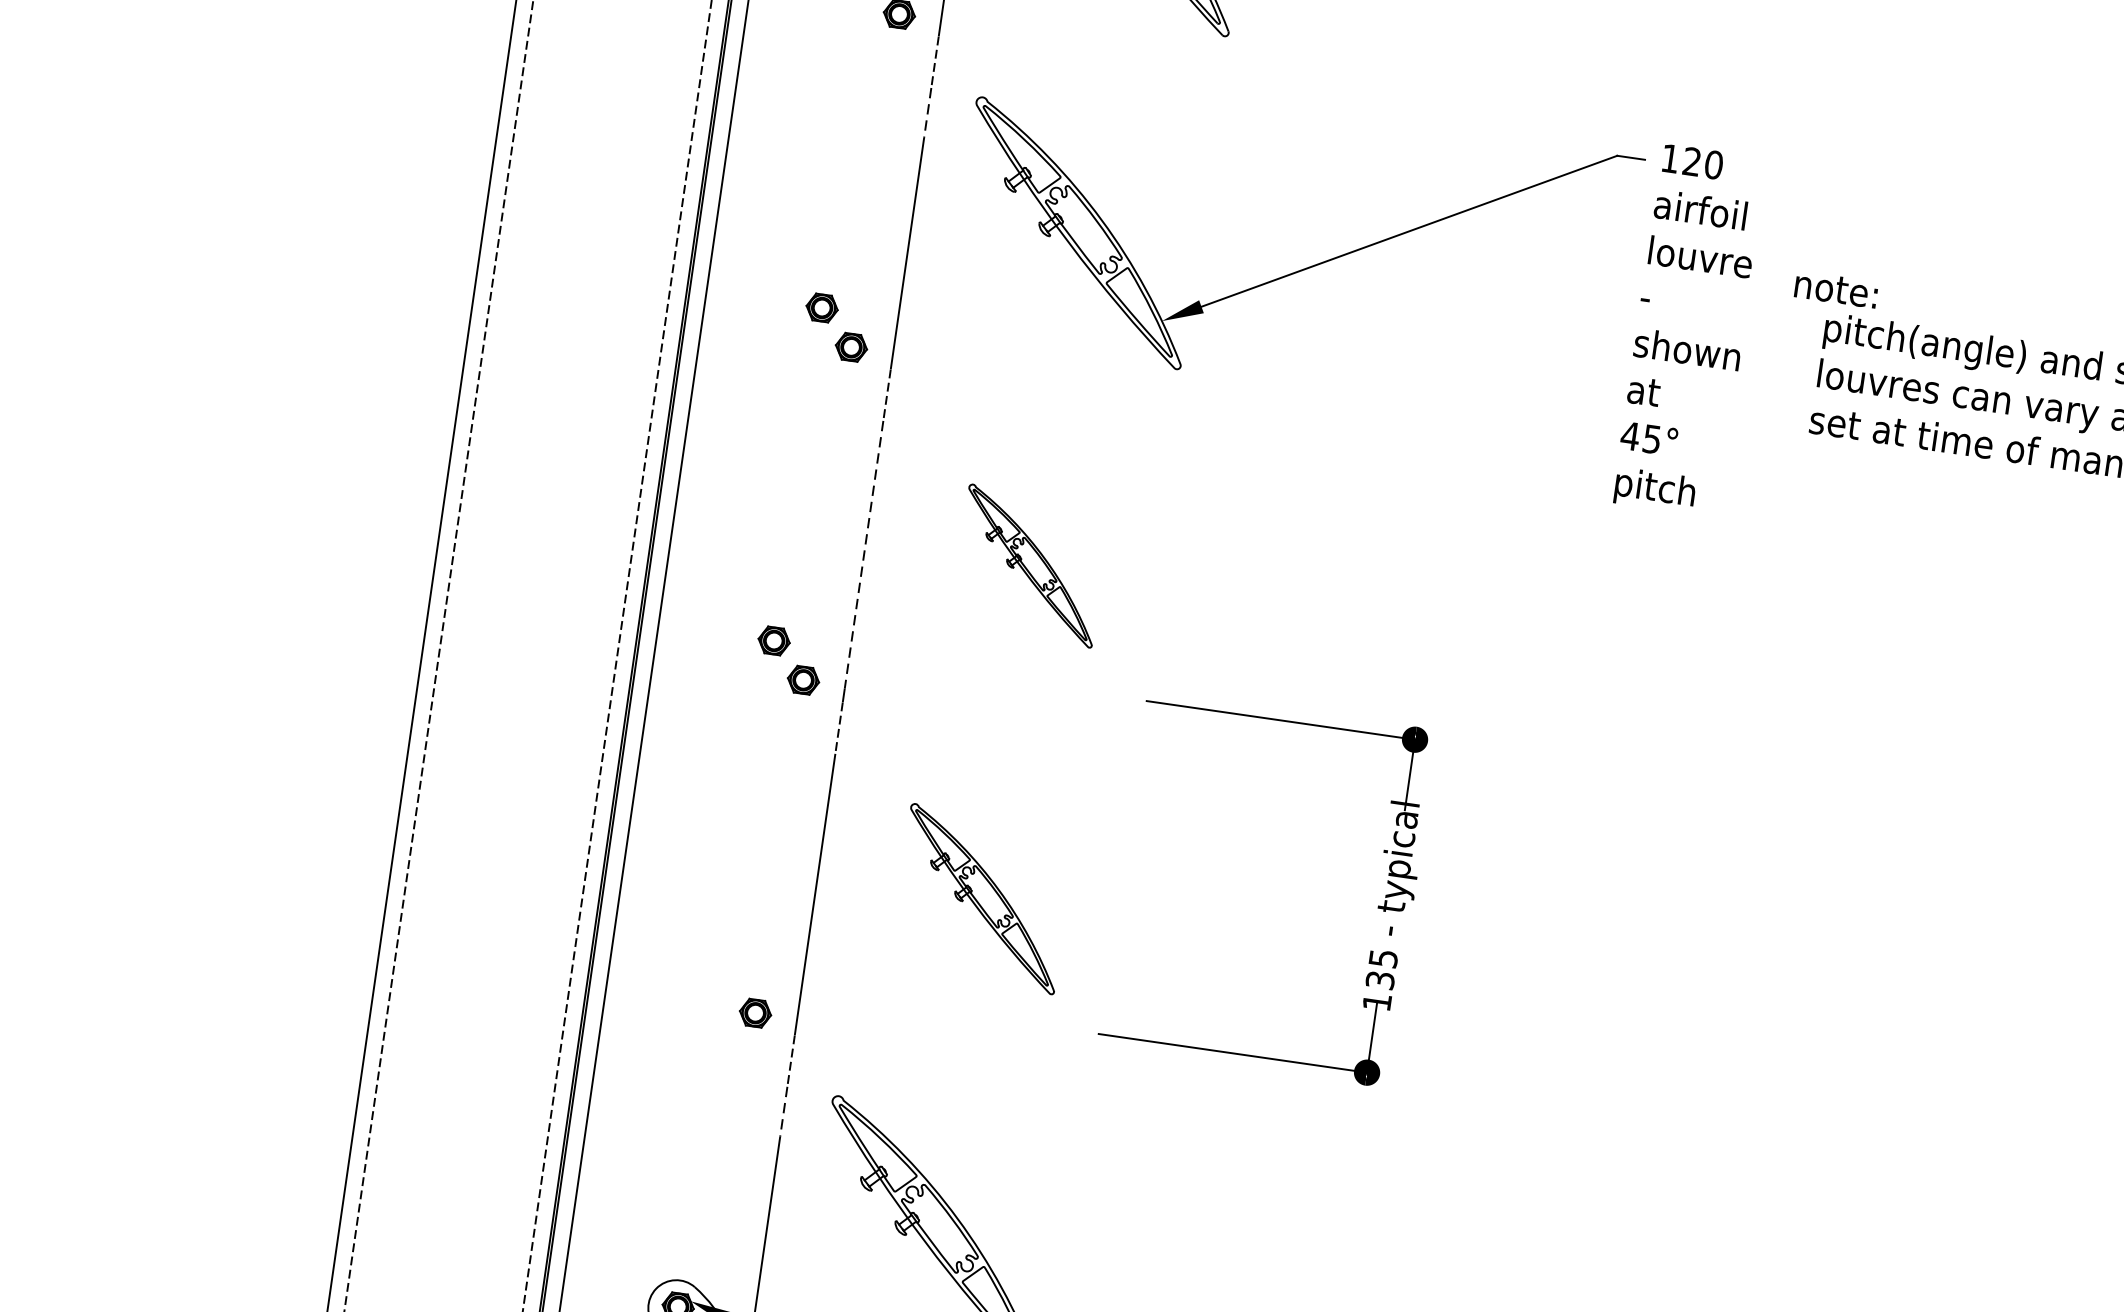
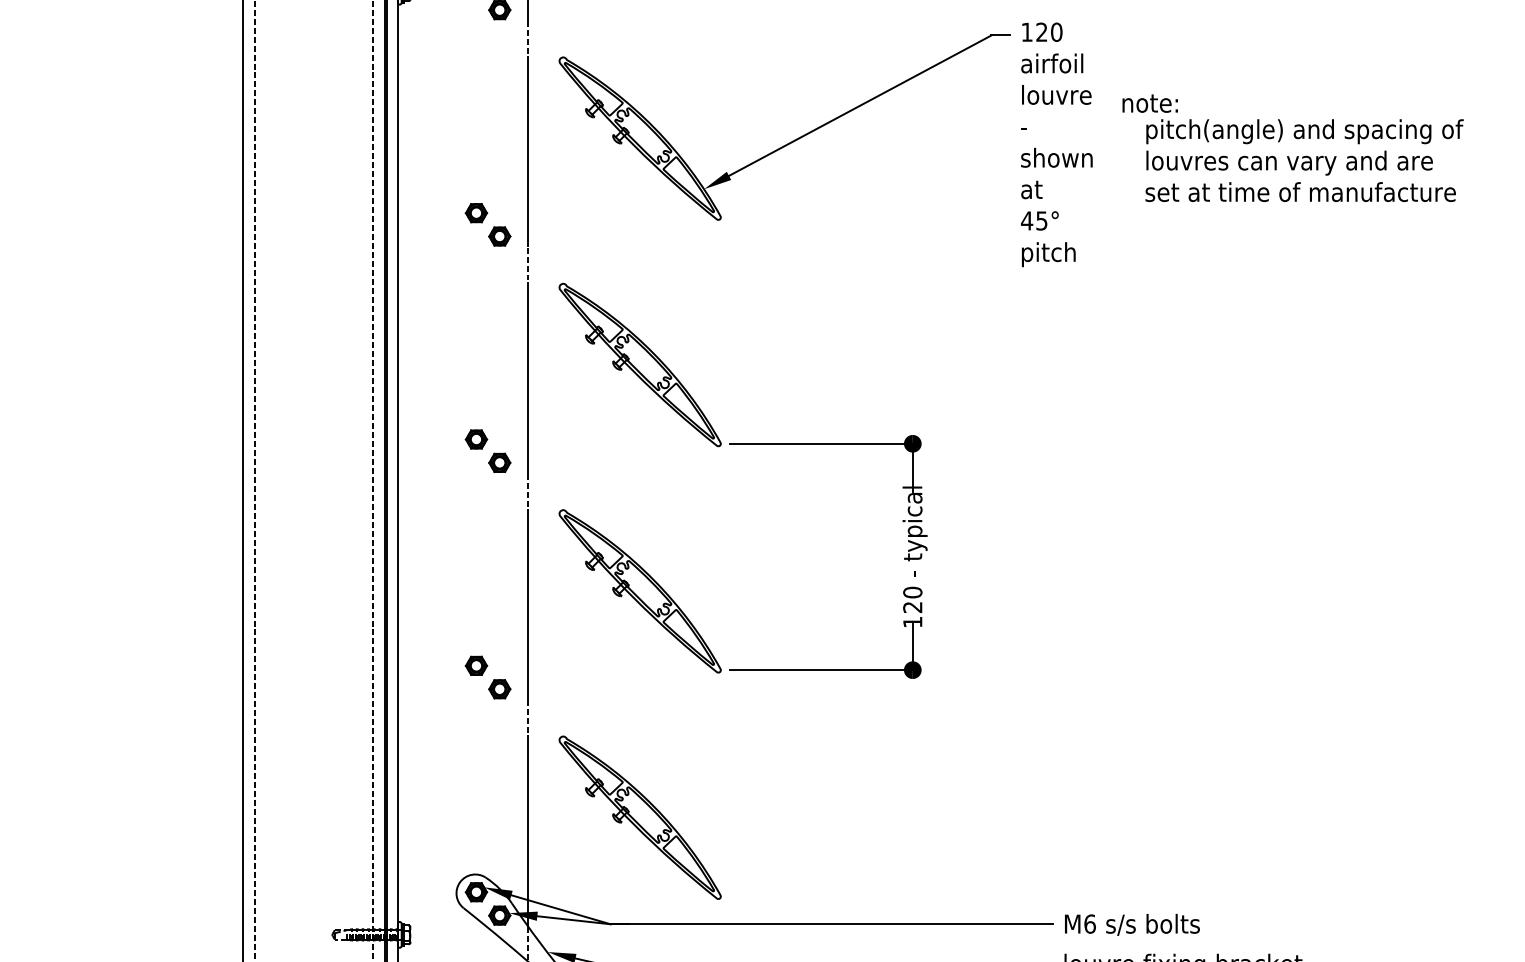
line: (928, 113) -> (528, 73), dashed -> solid
line: (864, 554) -> (528, 373), dashed -> solid
part: (1029, 565) -> (639, 364), size x1.67
part: (981, 899) -> (639, 591), size x1.43
text: (1381, 968) -> (912, 599), 135 -> 120
part: (726, 973) -> (476, 665), added
line: (784, 1112) -> (528, 752), dashed -> solid

